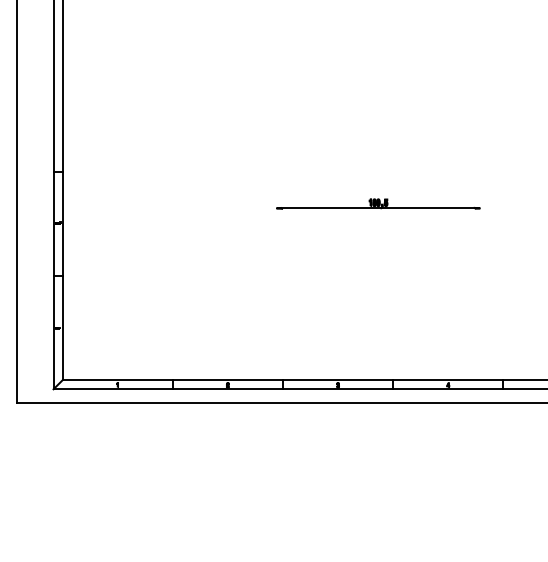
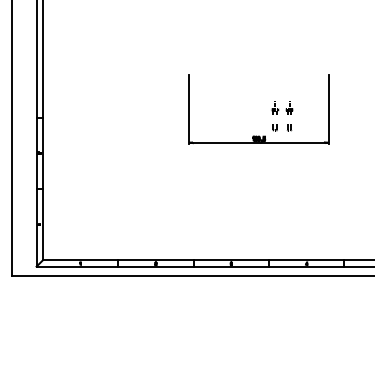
line: (276, 159) -> (189, 109), added
line: (479, 159) -> (328, 109), added
part: (412, 169) -> (282, 116), added

